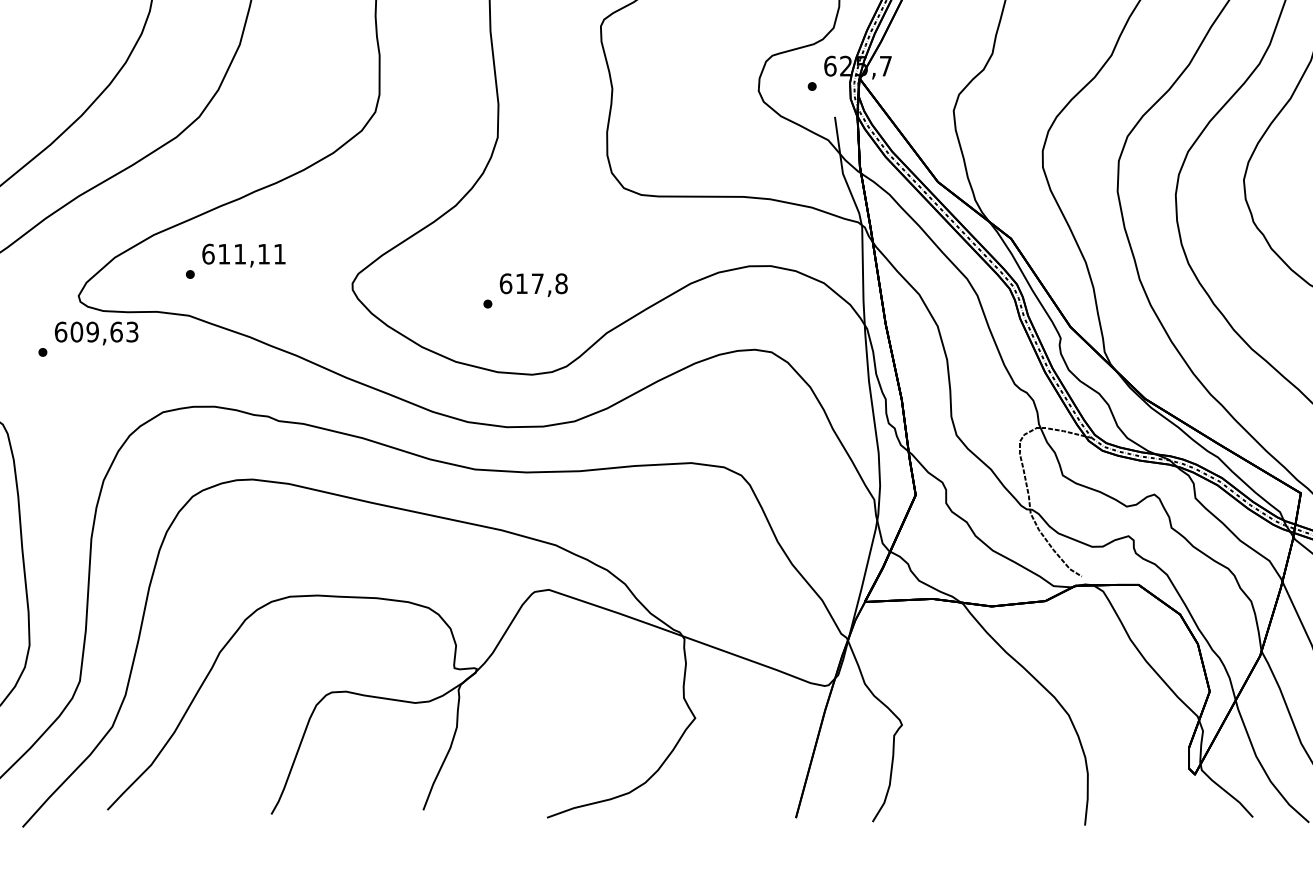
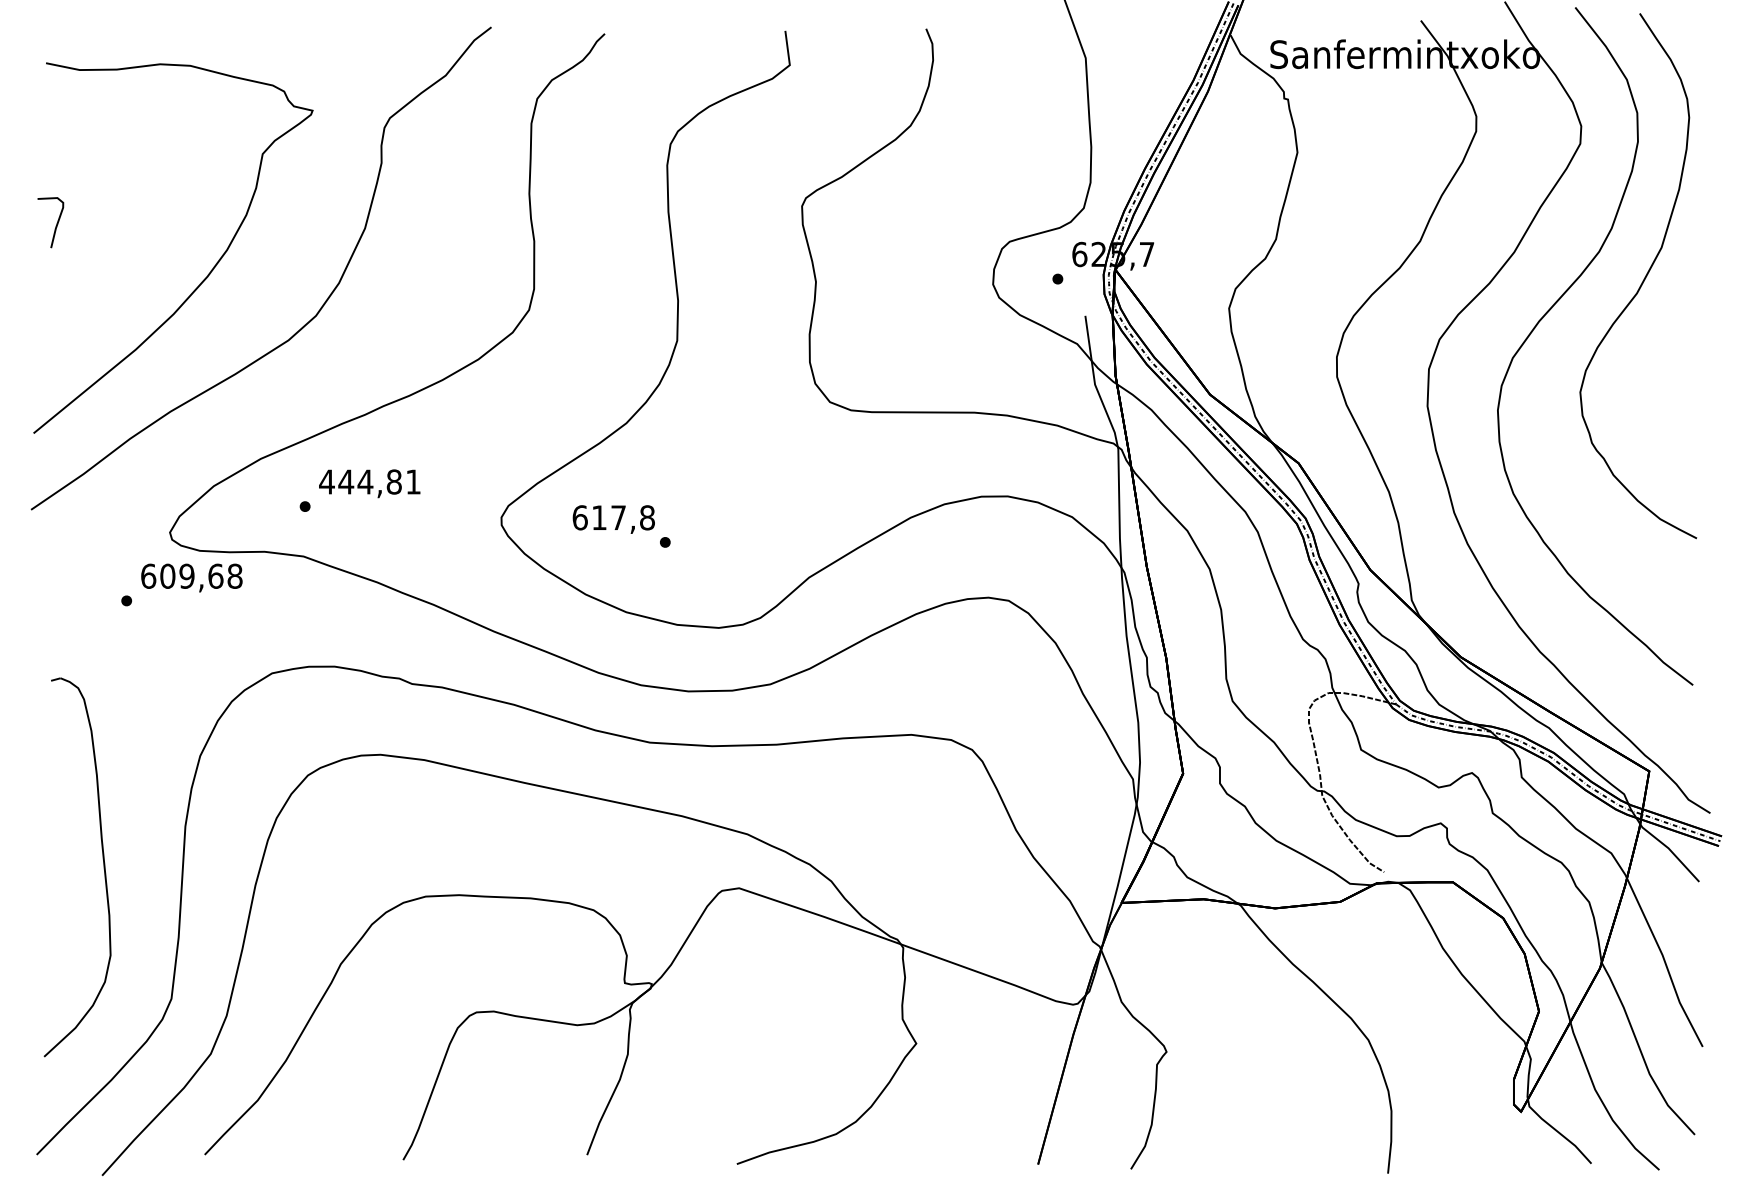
text: (236, 253) -> (360, 481), 611,11 -> 444,81
text: (533, 285) -> (613, 519), moved
text: (131, 331) -> (234, 575), 609,63 -> 609,68

